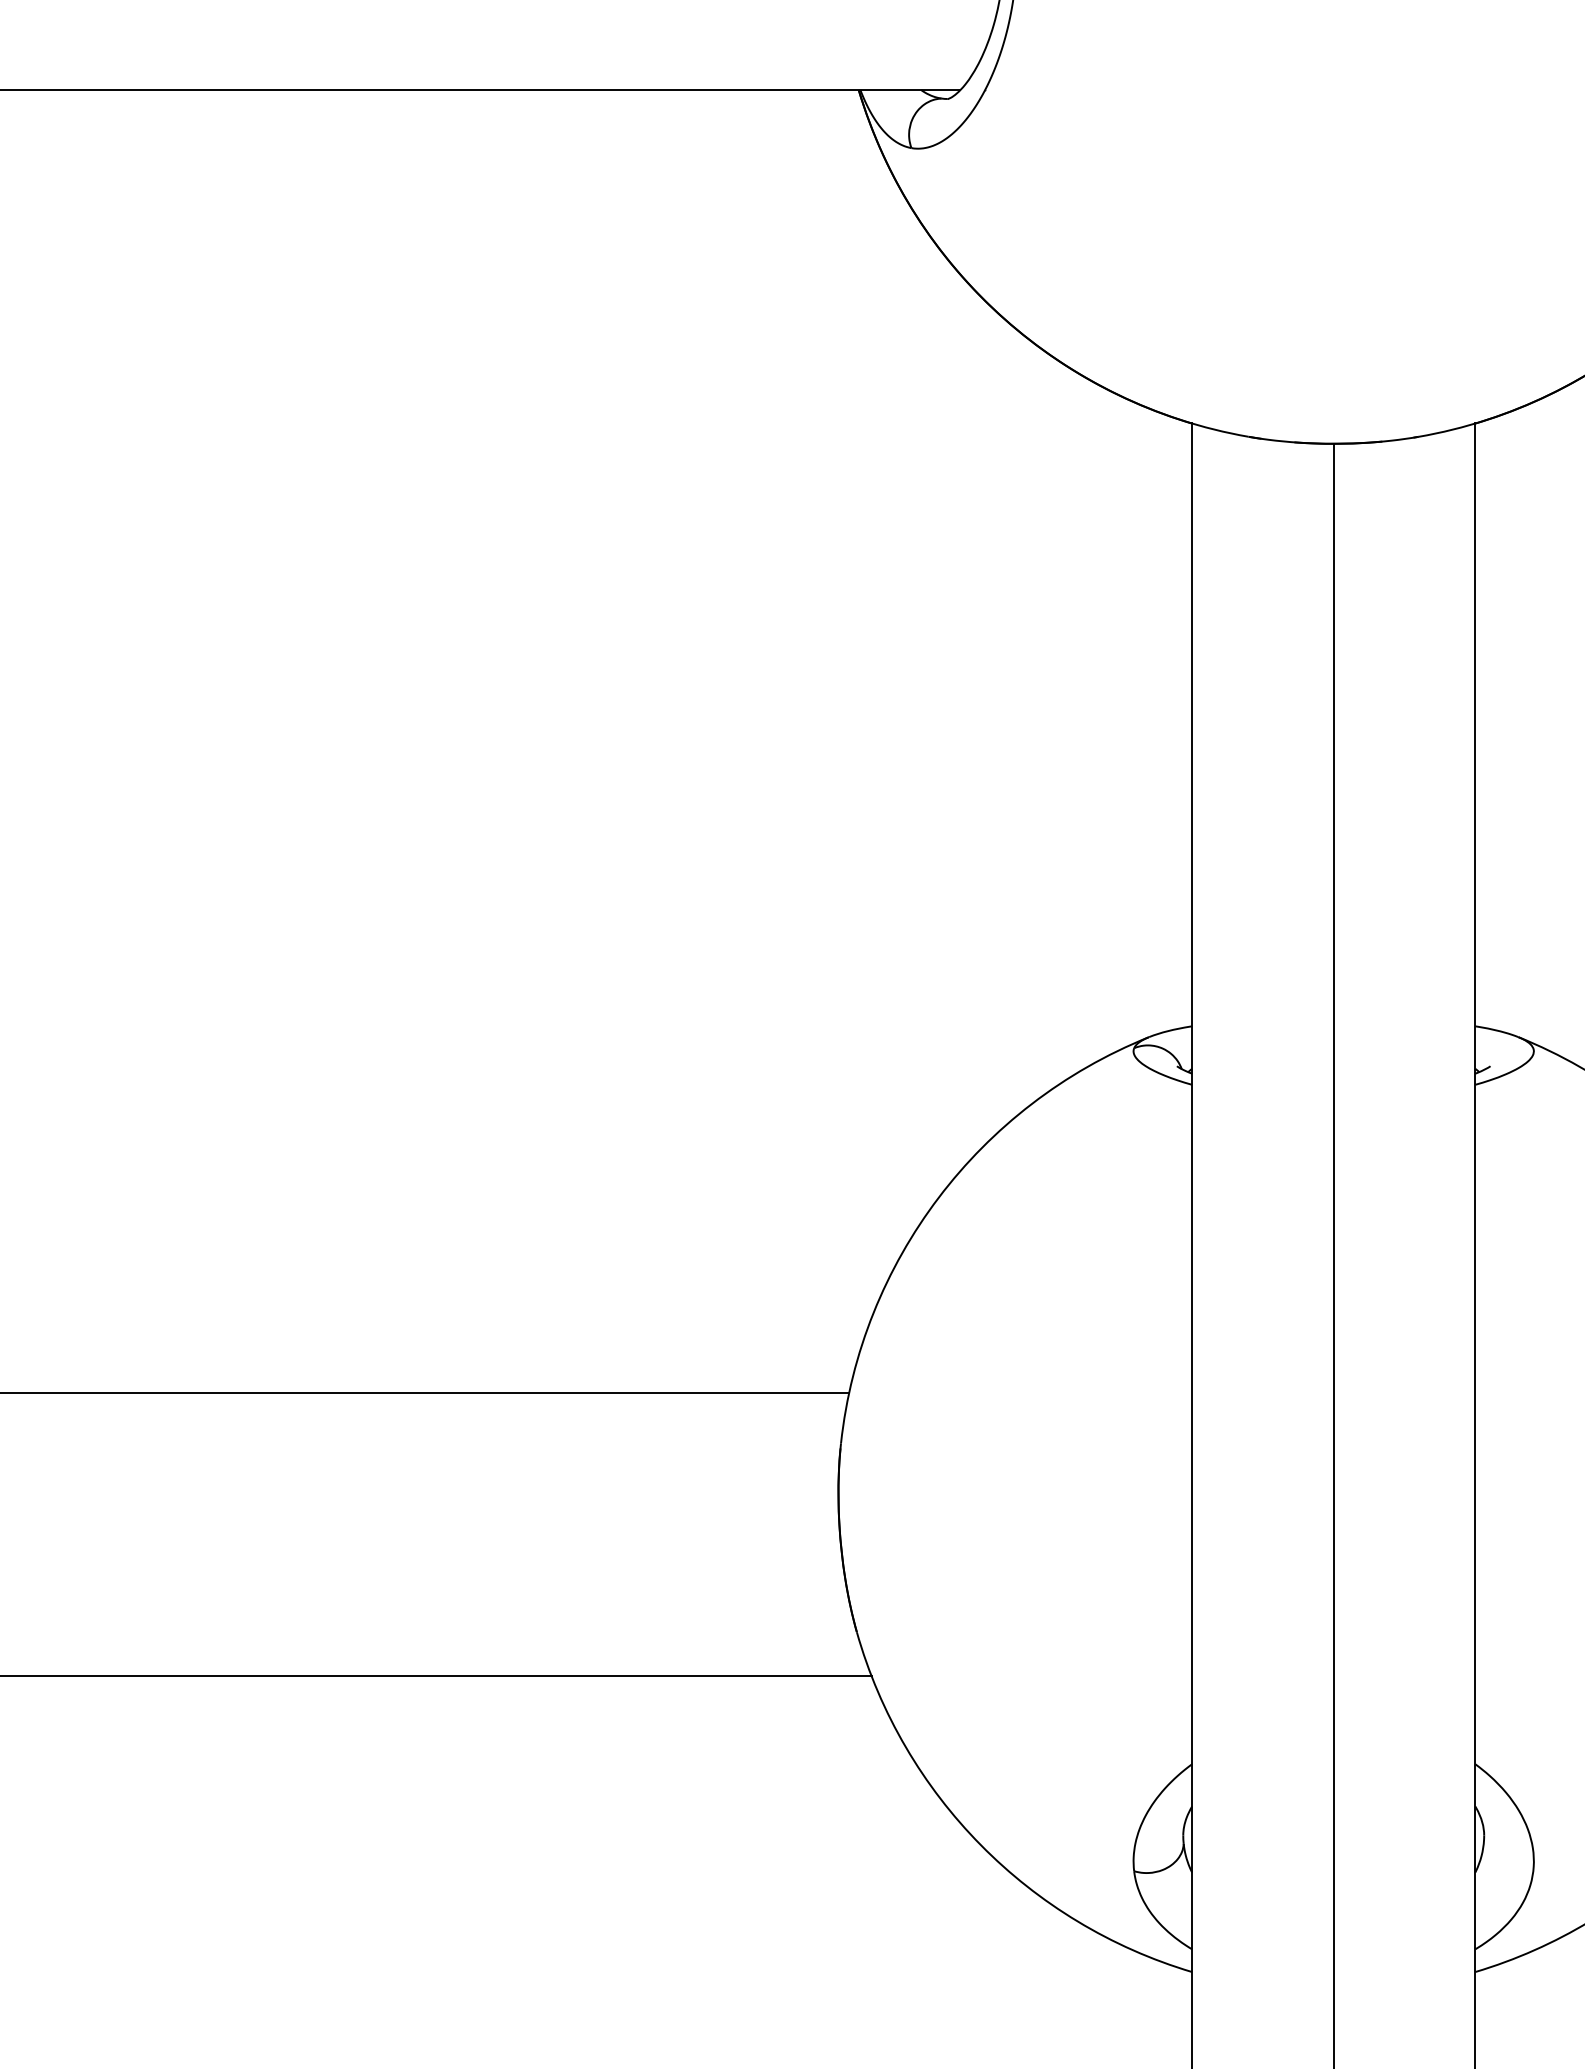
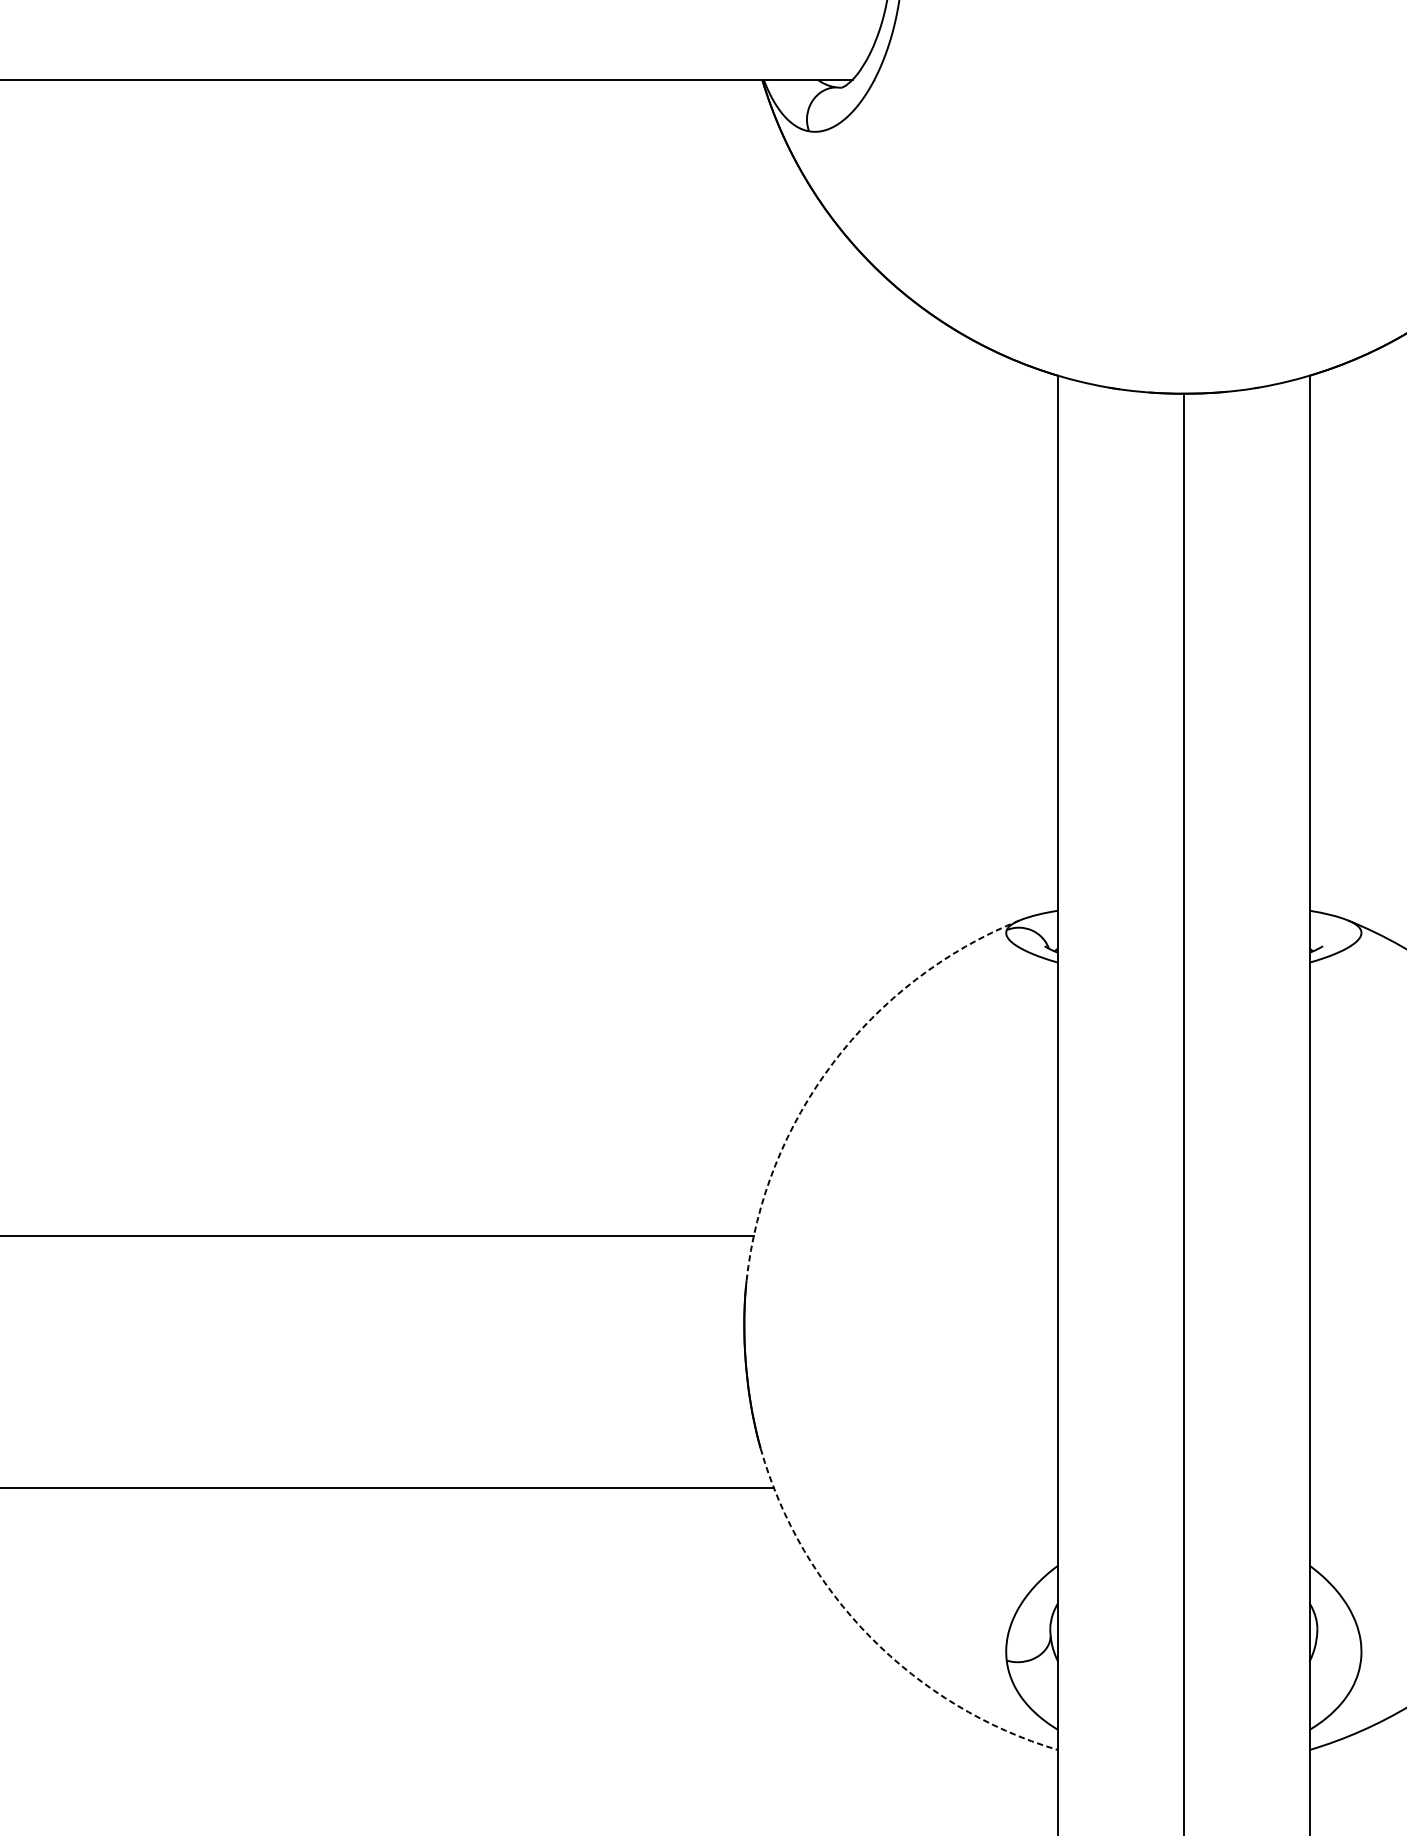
arc: (938, 1197) -> (833, 1062), solid -> dashed
arc: (980, 1845) -> (870, 1637), solid -> dashed

